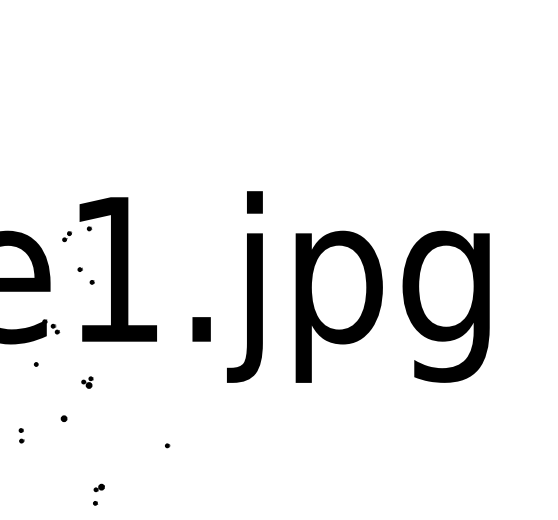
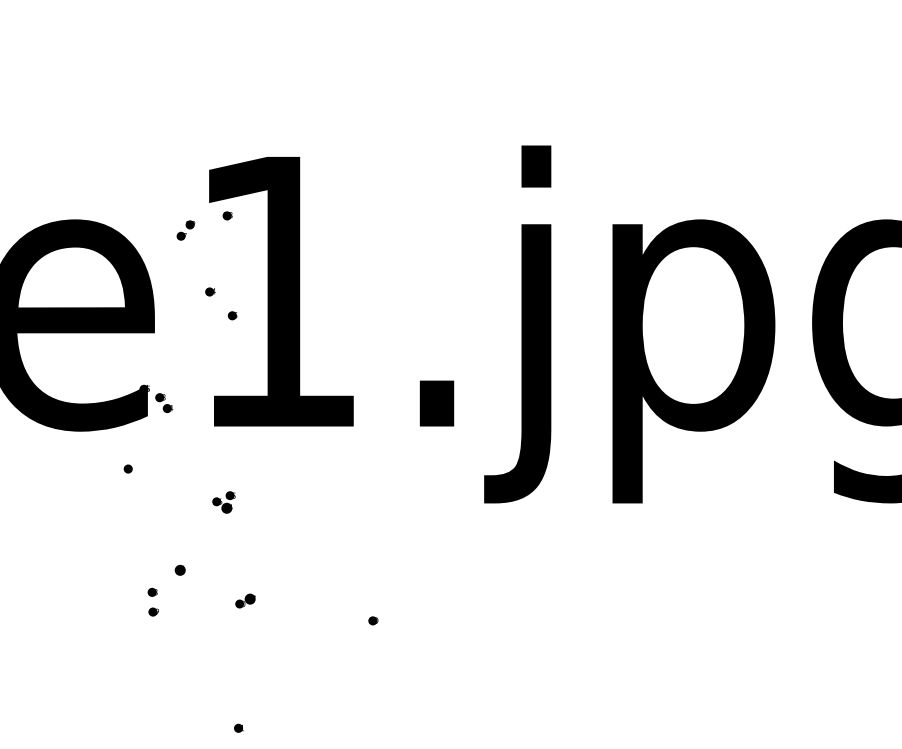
text: (21, 435) -> (152, 601), moved
part: (98, 487) -> (244, 599), moved

